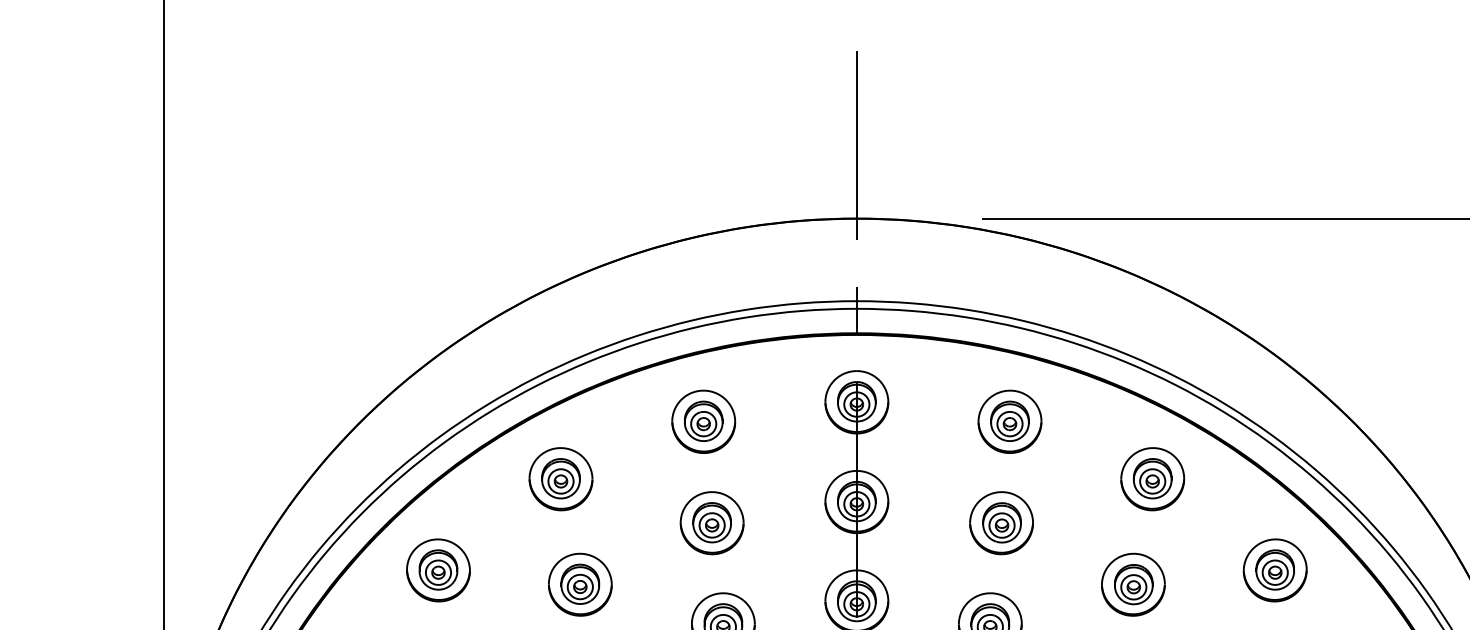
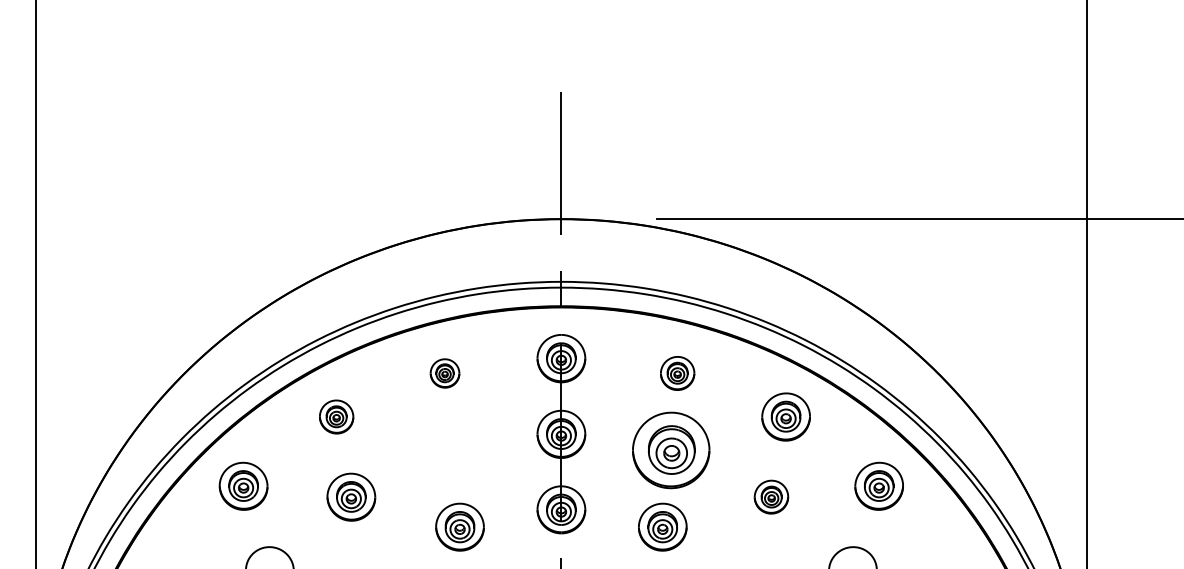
part: (702, 421) -> (444, 373), size x0.6
part: (1009, 421) -> (677, 373), size x0.7
part: (560, 478) -> (336, 416), size x0.7
part: (712, 523) -> (451, 450), removed
part: (1001, 523) -> (671, 450), size x1.6
part: (1133, 583) -> (771, 496), size x0.7

